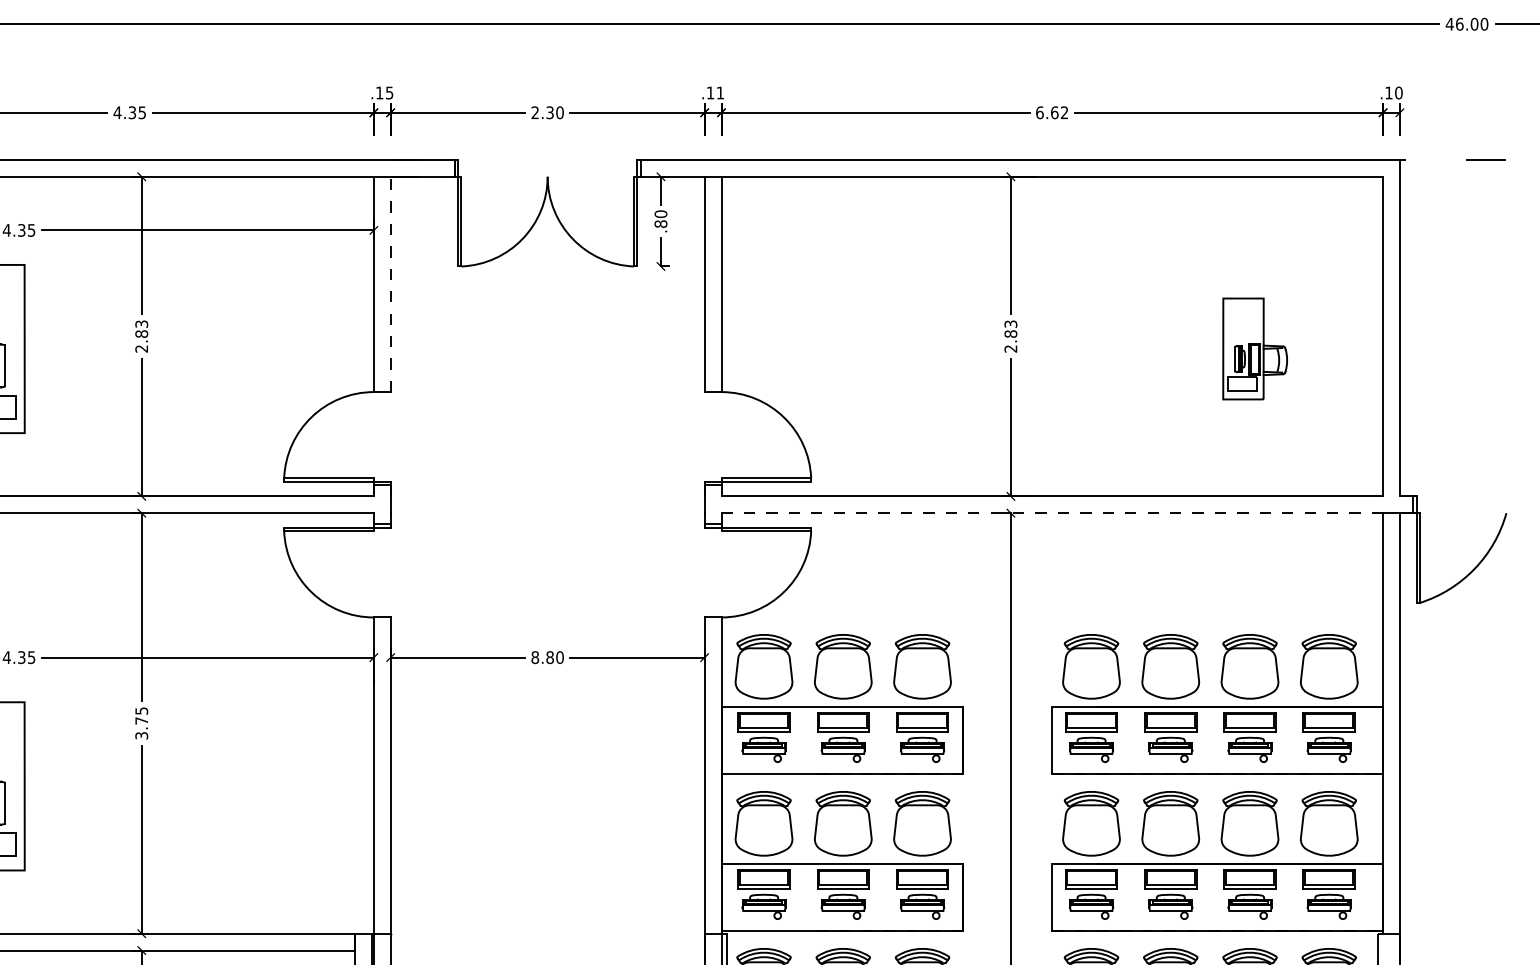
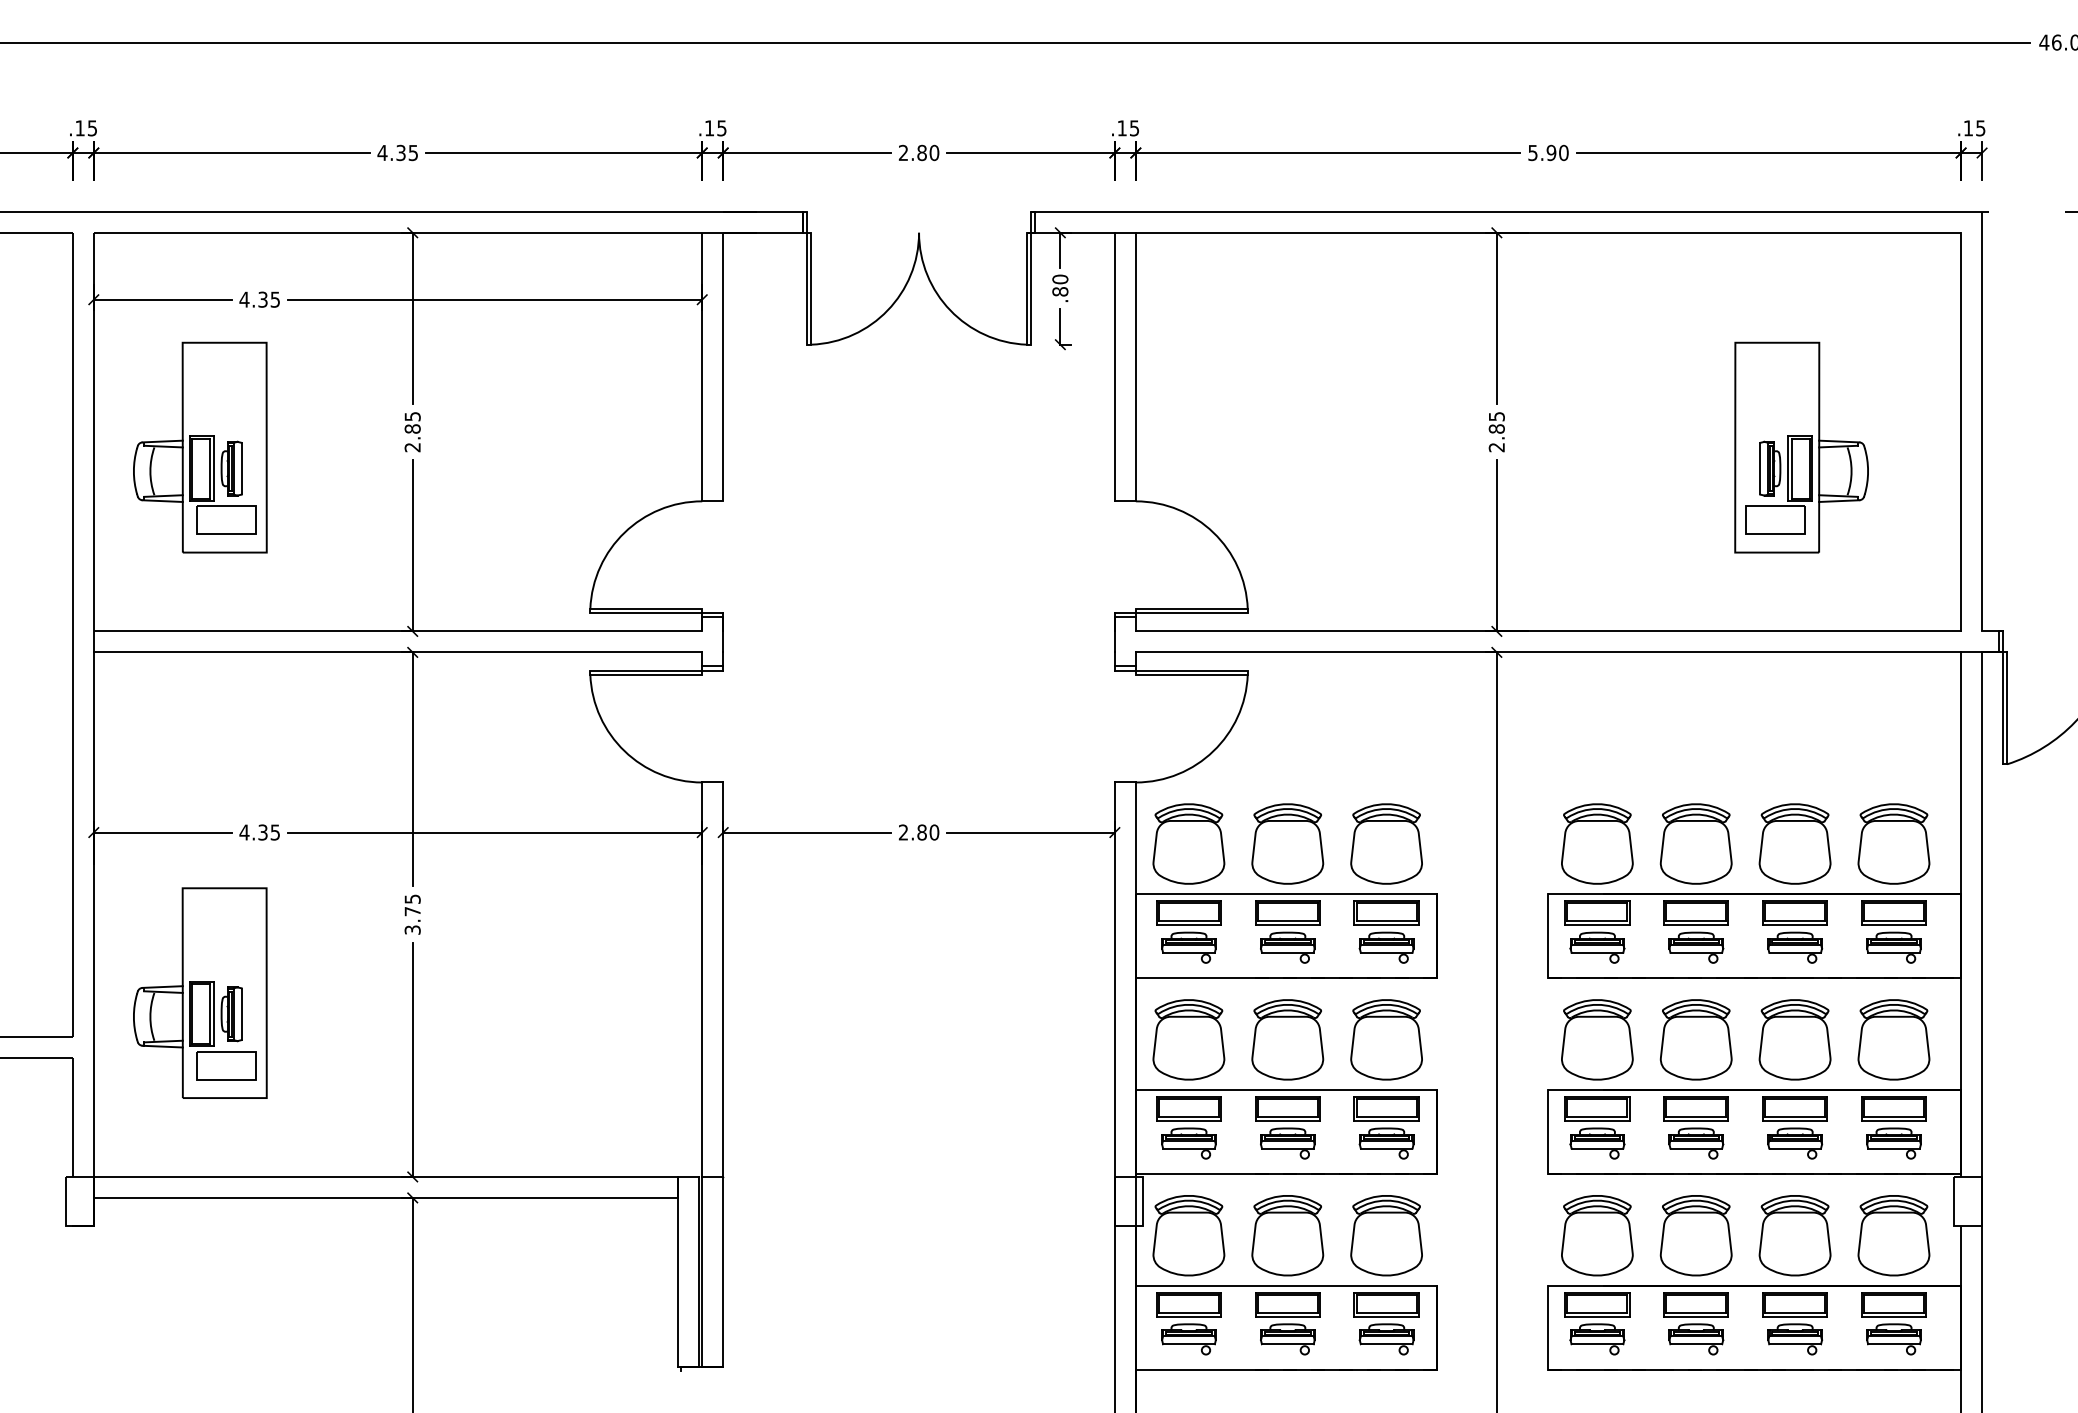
text: (720, 93) -> (1134, 128), .11 -> .15
text: (1398, 93) -> (1980, 128), .10 -> .15
text: (1052, 112) -> (1548, 152), 6.62 -> 5.90
text: (549, 113) -> (921, 153), 2.30 -> 2.80
line: (390, 283) -> (723, 366), dashed -> solid
text: (141, 324) -> (412, 416), 2.83 -> 2.85
text: (1010, 324) -> (1496, 416), 2.83 -> 2.85
part: (1255, 348) -> (1801, 447), size x1.67
line: (1052, 513) -> (1548, 652), dashed -> solid
text: (535, 657) -> (903, 832), 8.80 -> 2.80

